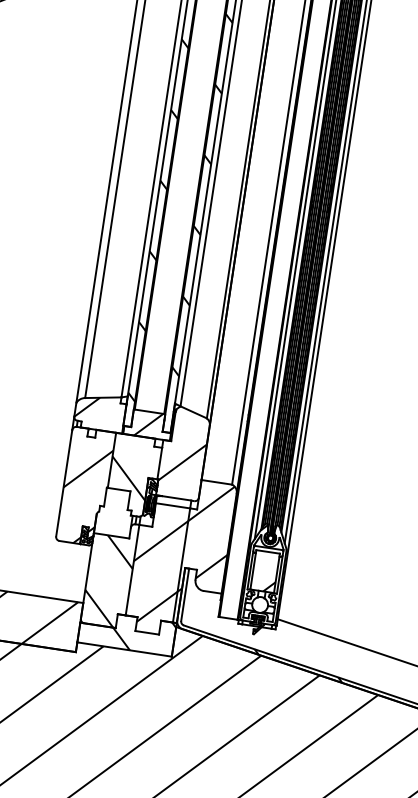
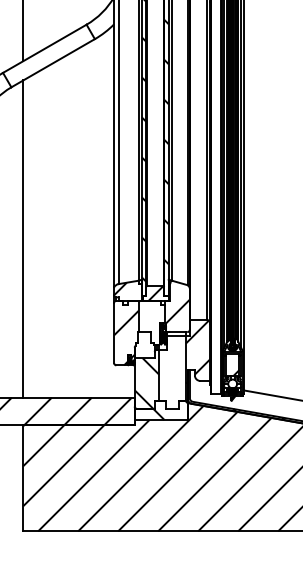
hatch: (129, 477) -> (149, 324), removed
hatch: (156, 570) -> (172, 373), removed

